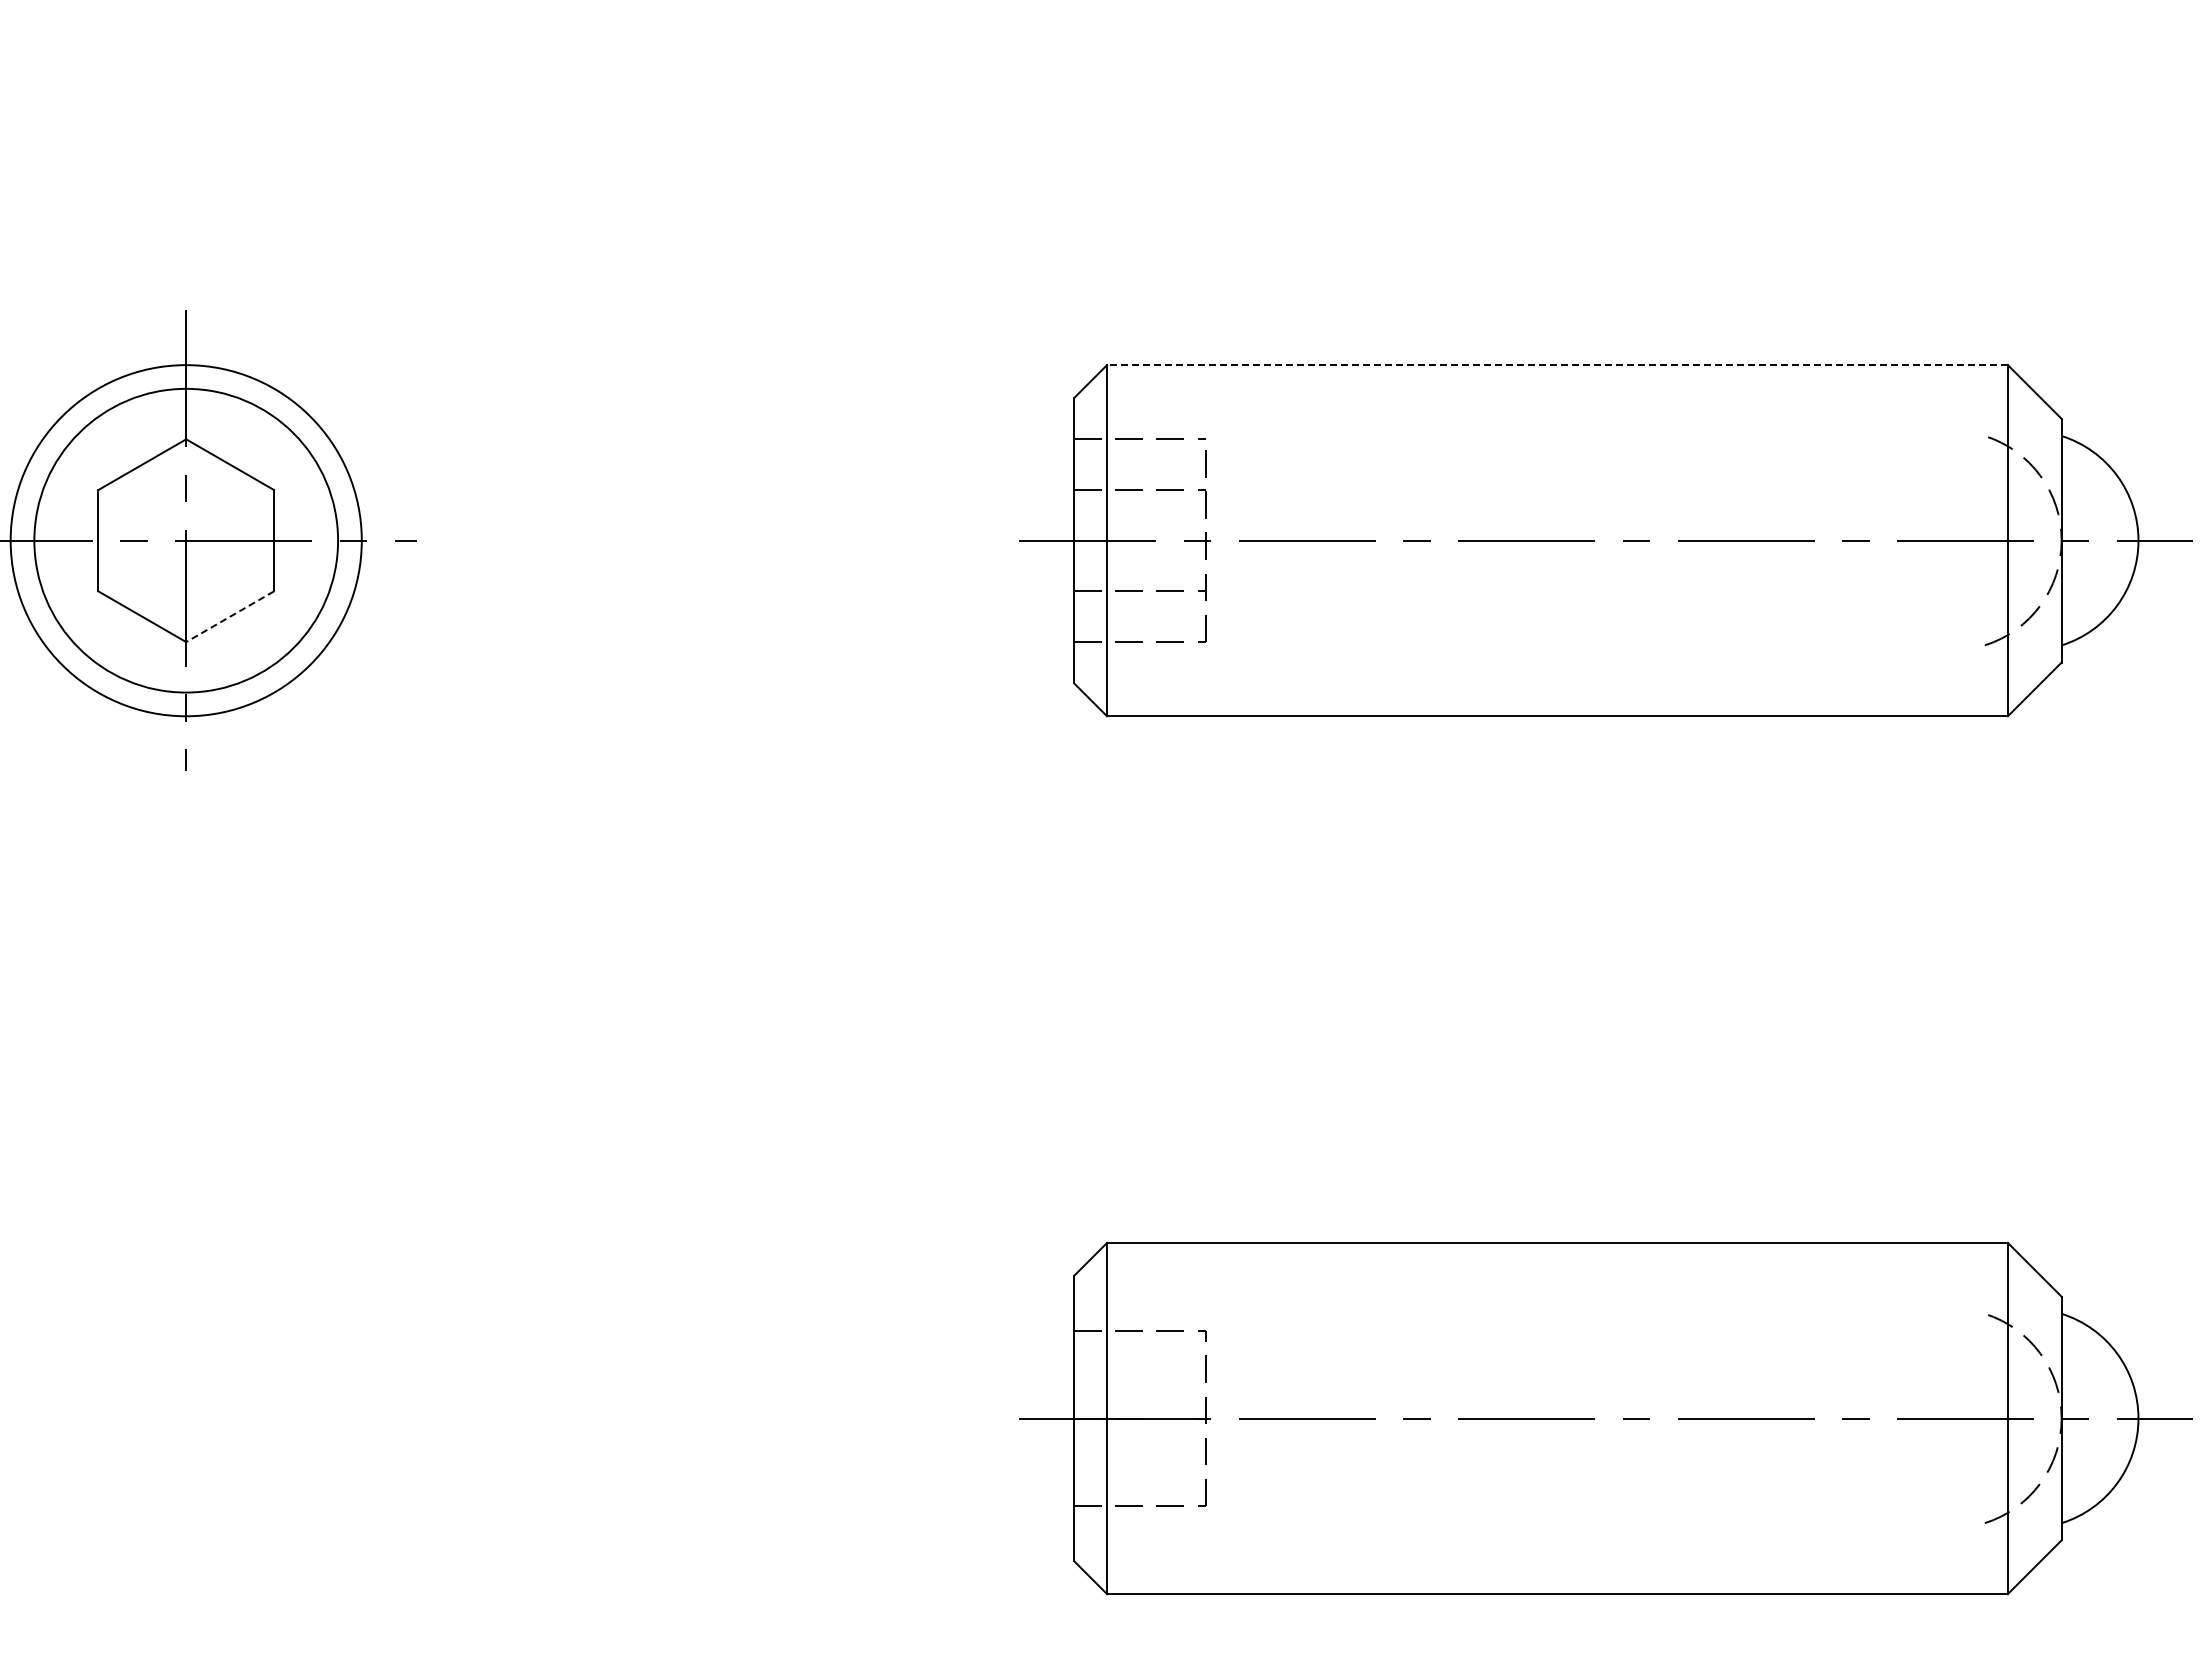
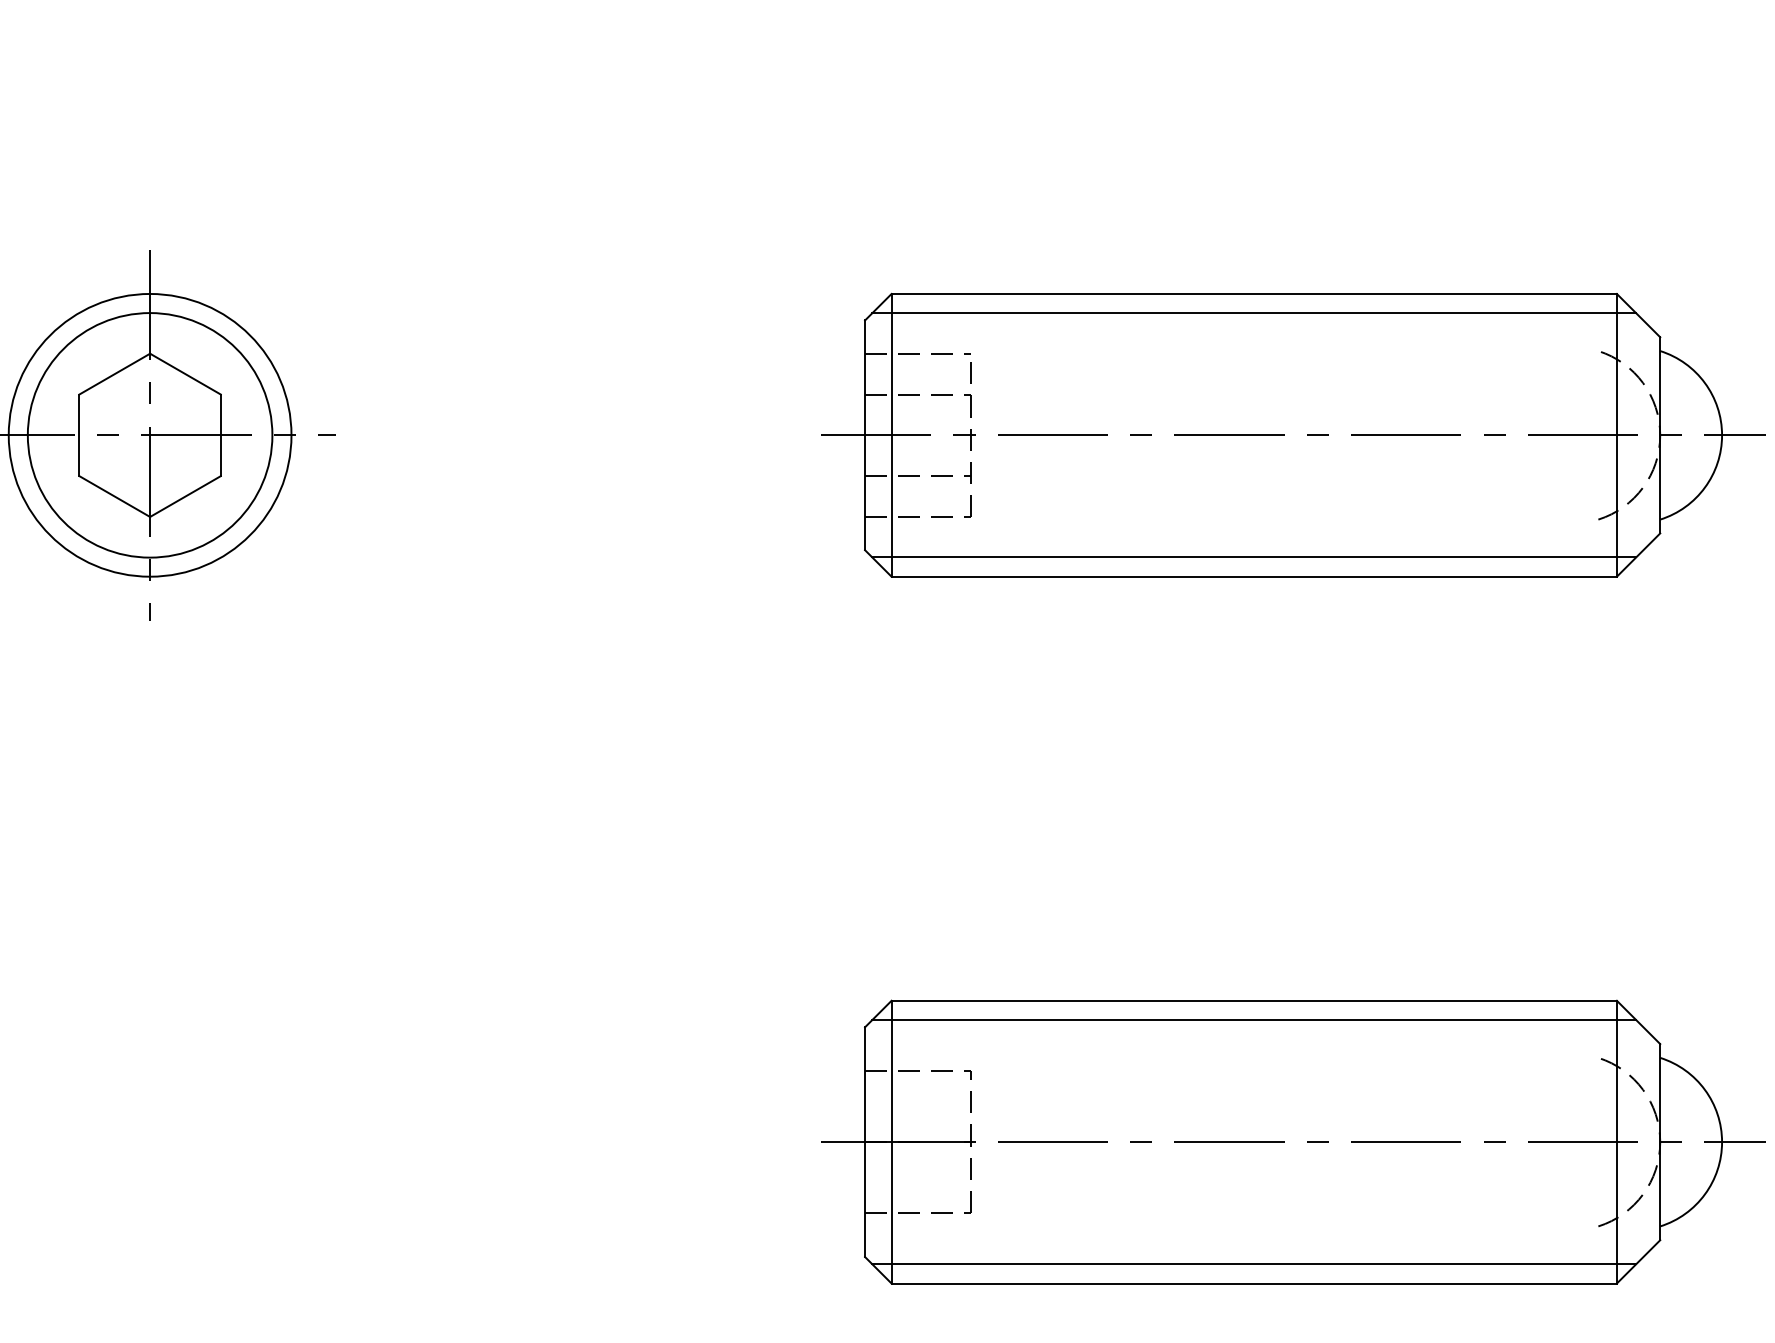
line: (1556, 365) -> (1253, 294), dashed -> solid
line: (1557, 388) -> (1254, 312), added
line: (230, 616) -> (185, 496), dashed -> solid
line: (1557, 692) -> (1254, 557), added
line: (1557, 1266) -> (1254, 1019), added
line: (1557, 1570) -> (1254, 1264), added

